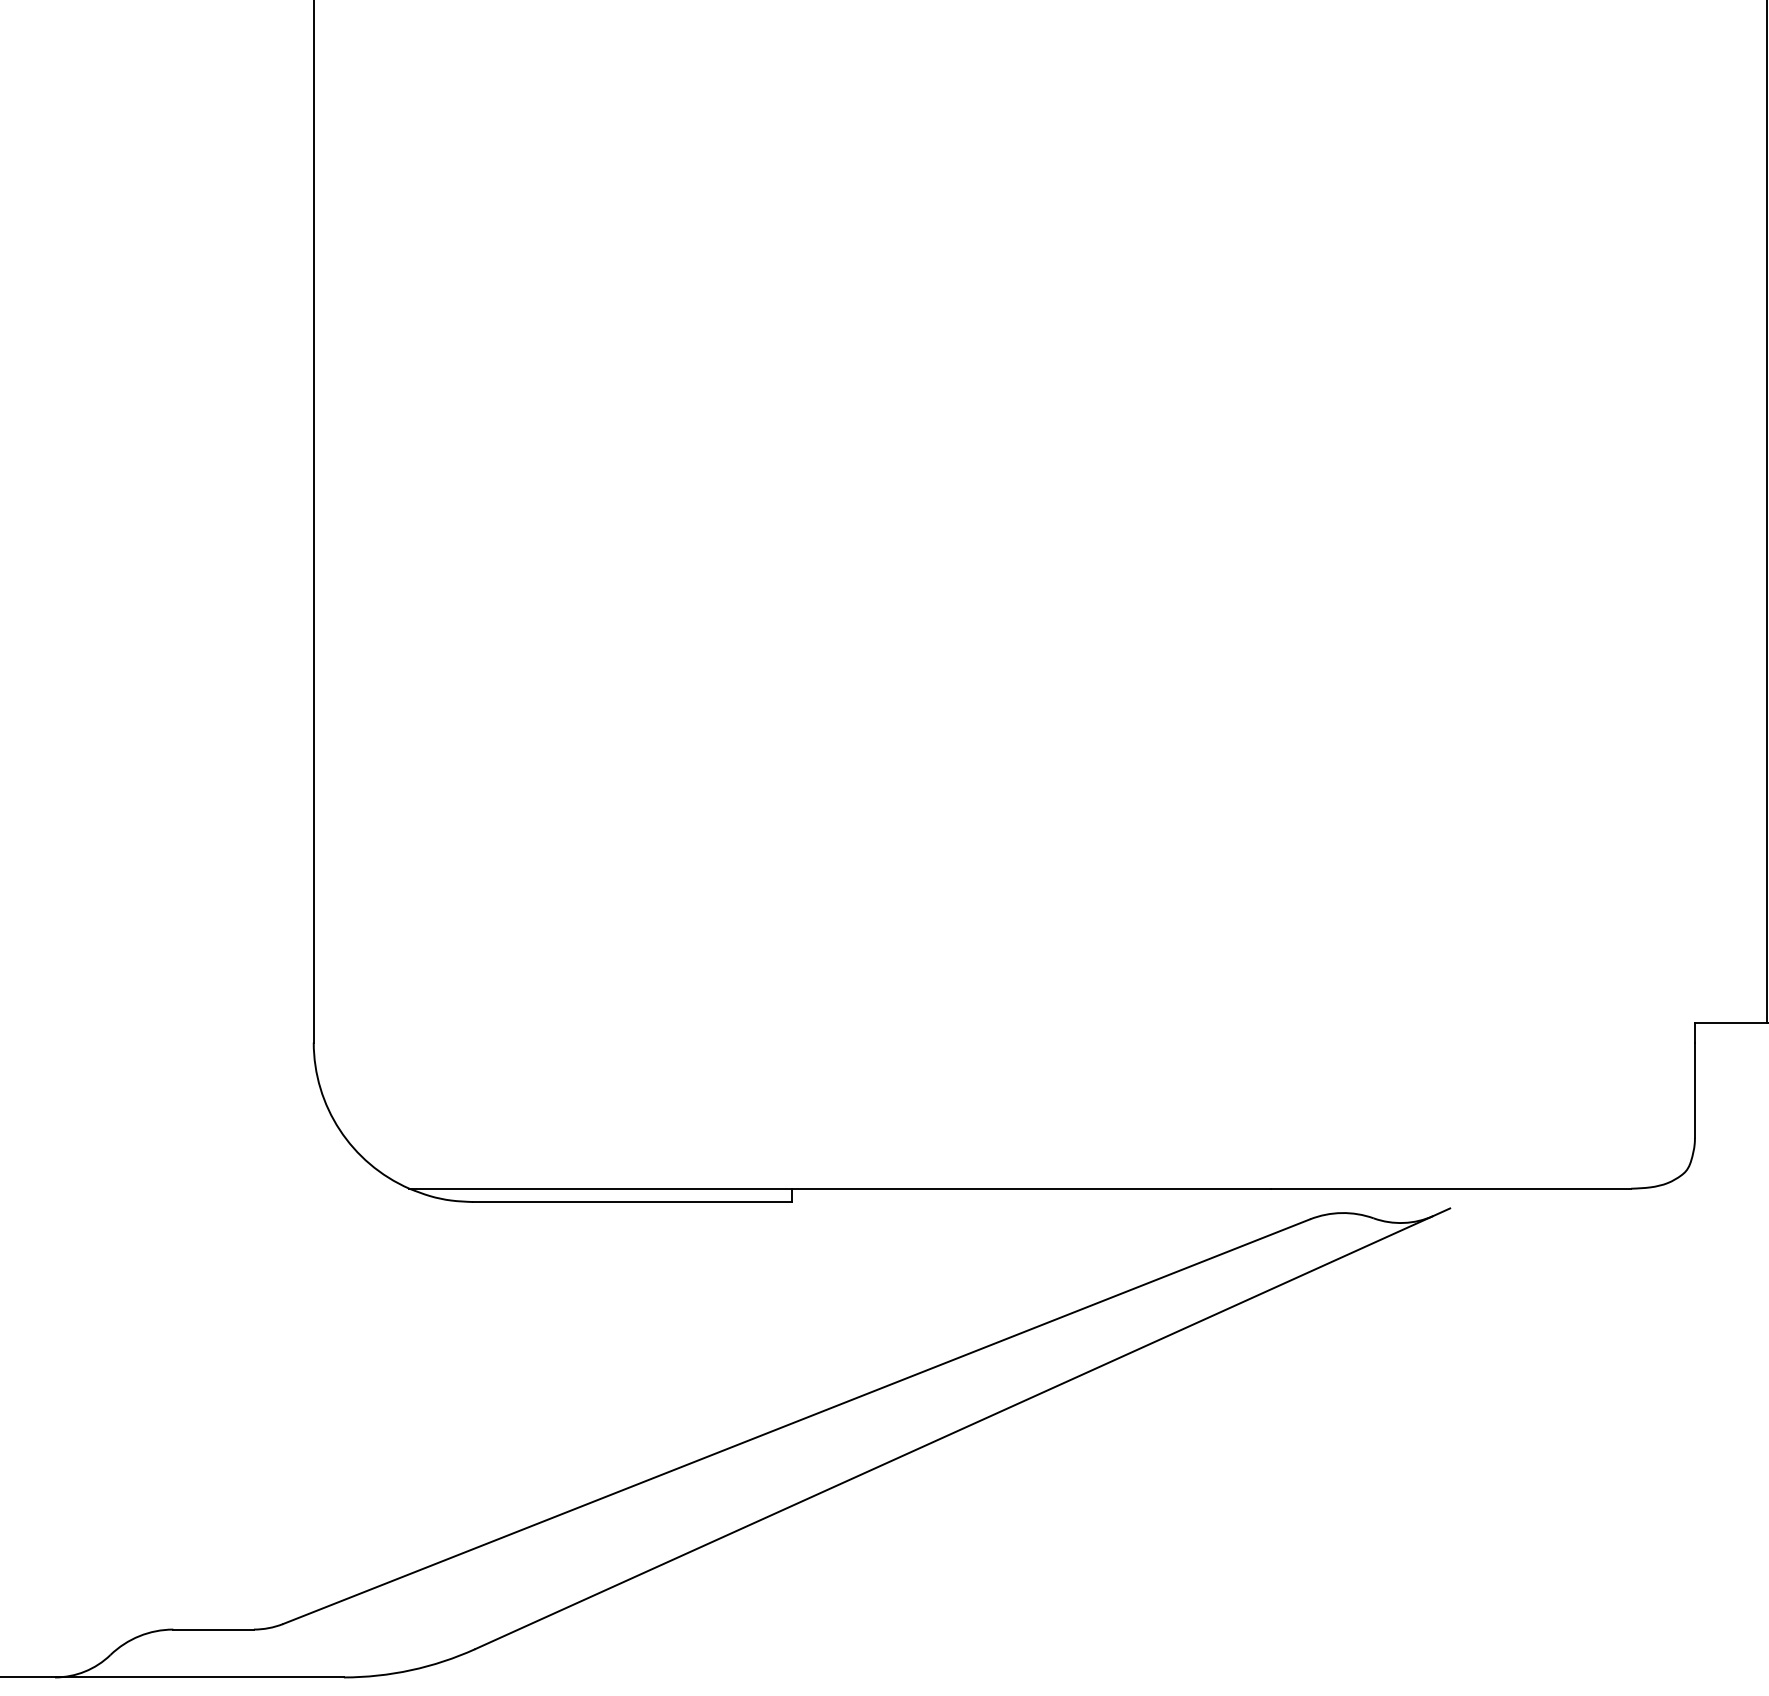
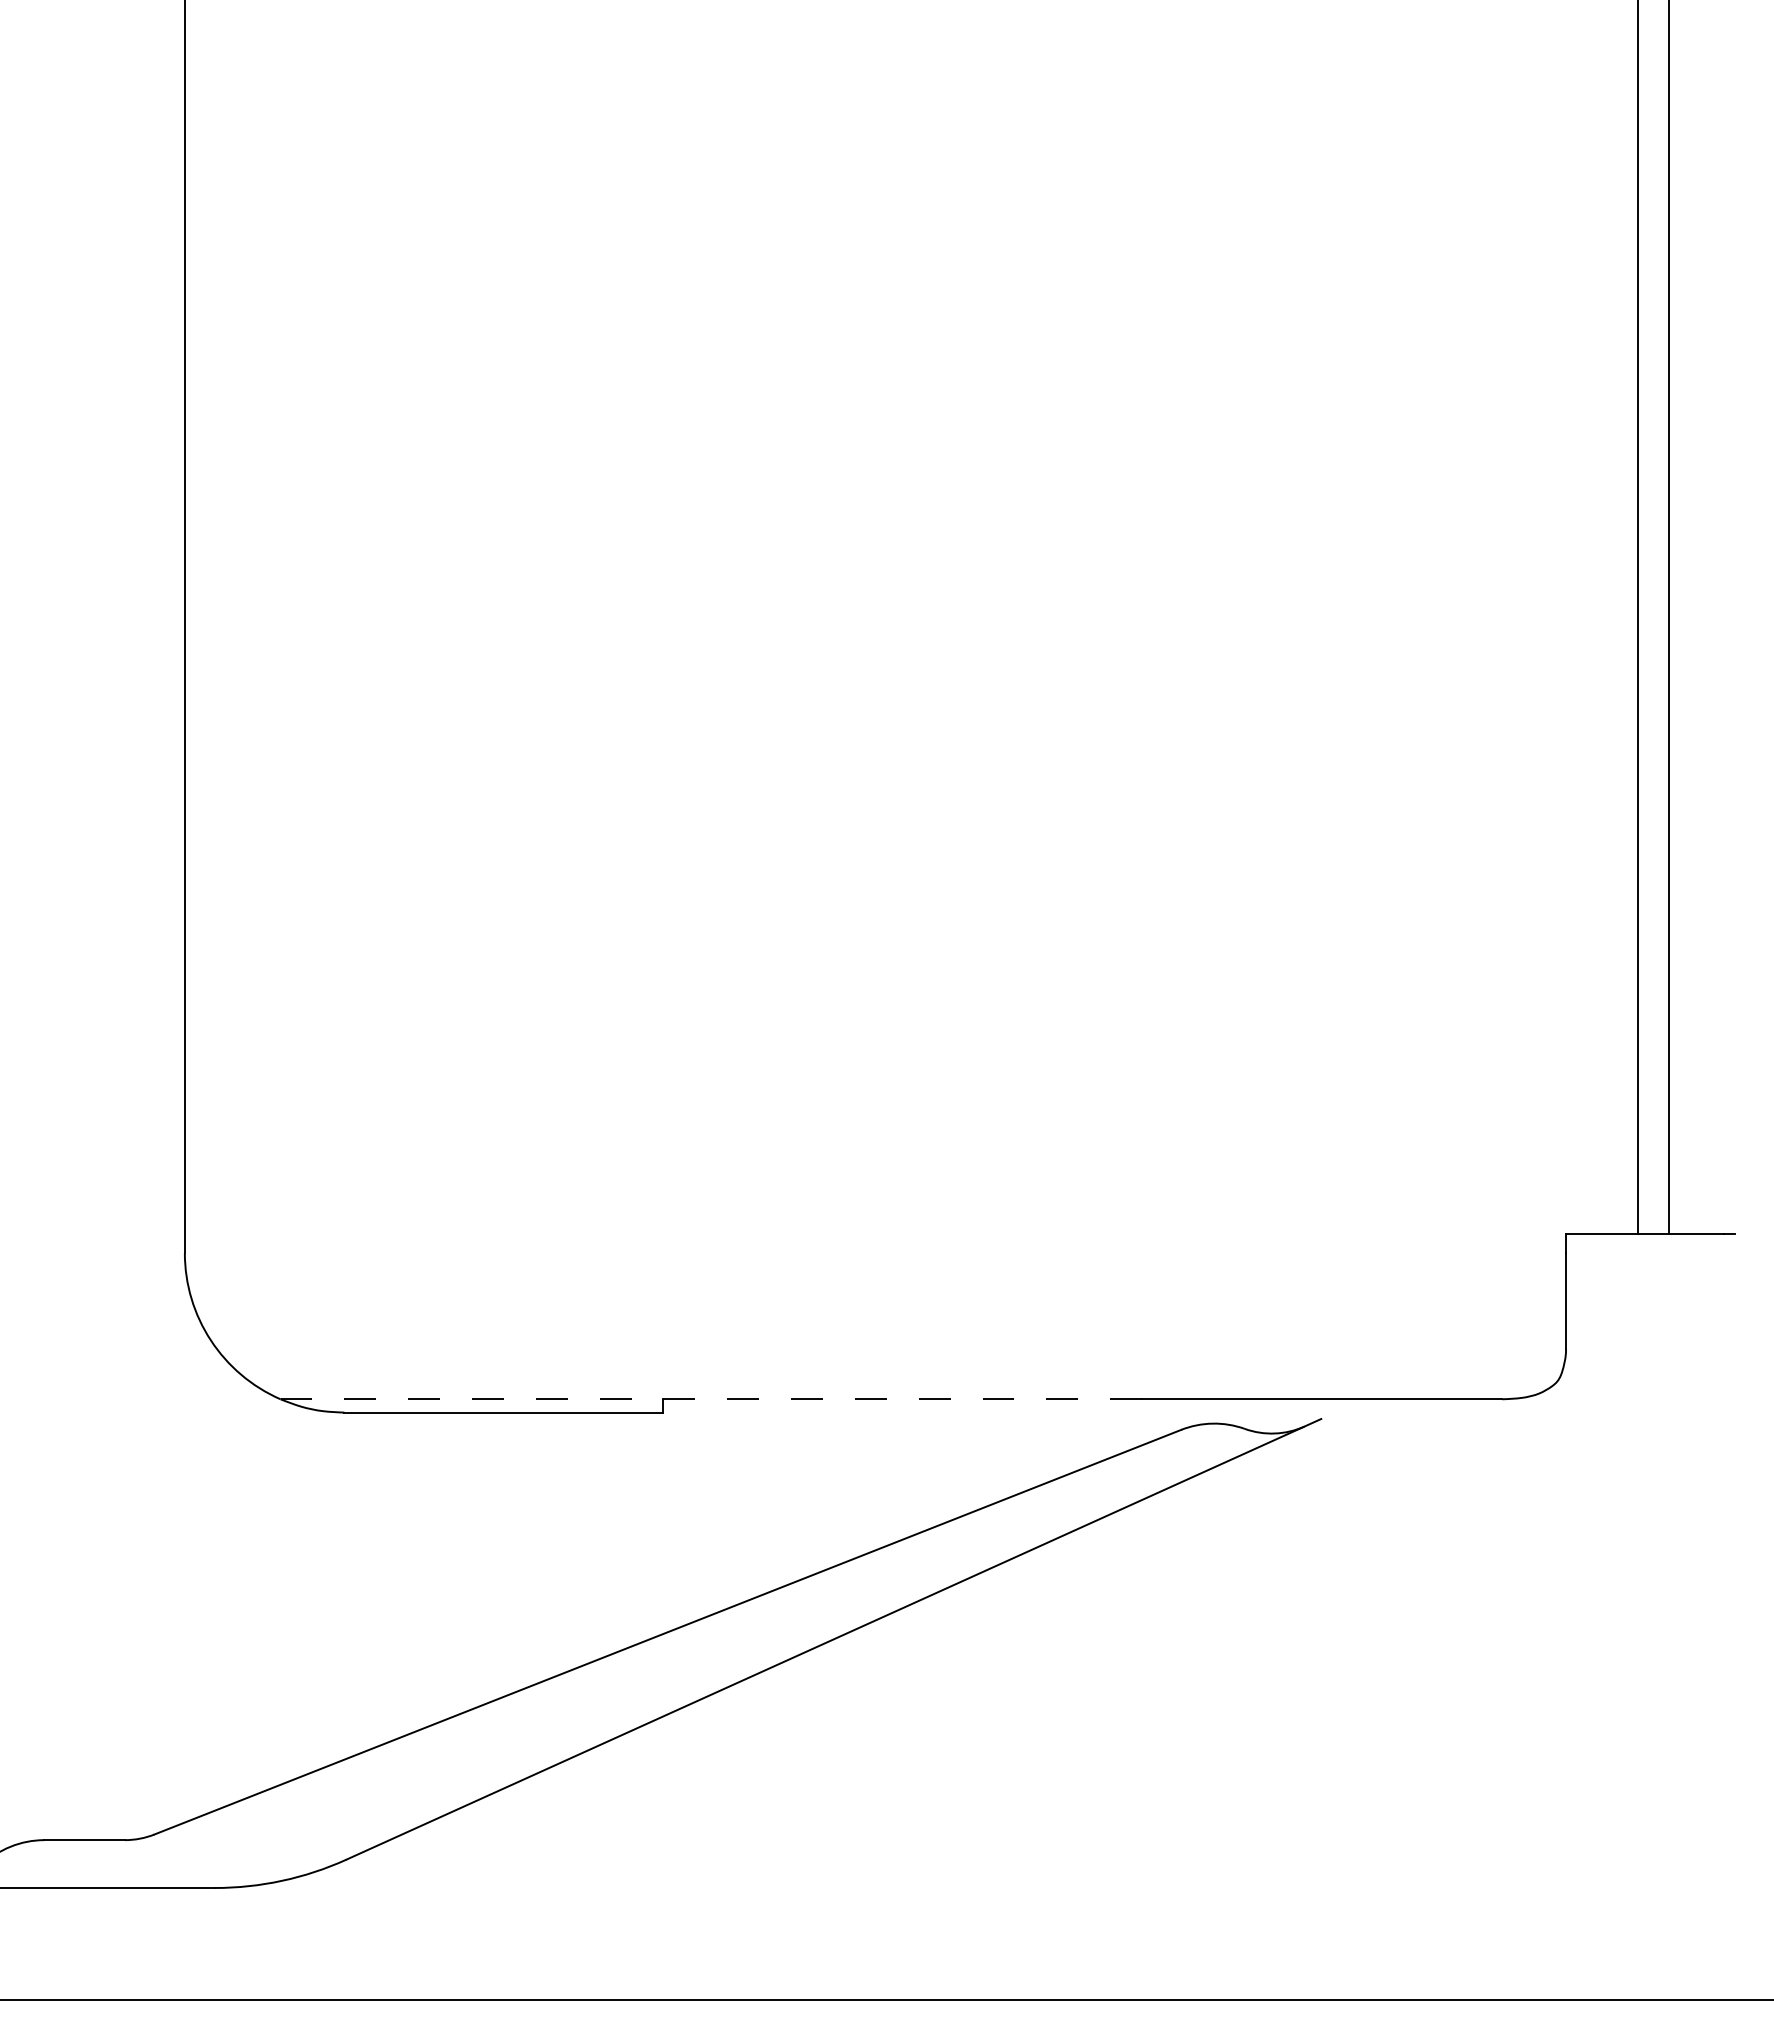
line: (840, 1188) -> (711, 1399), solid -> dashed

